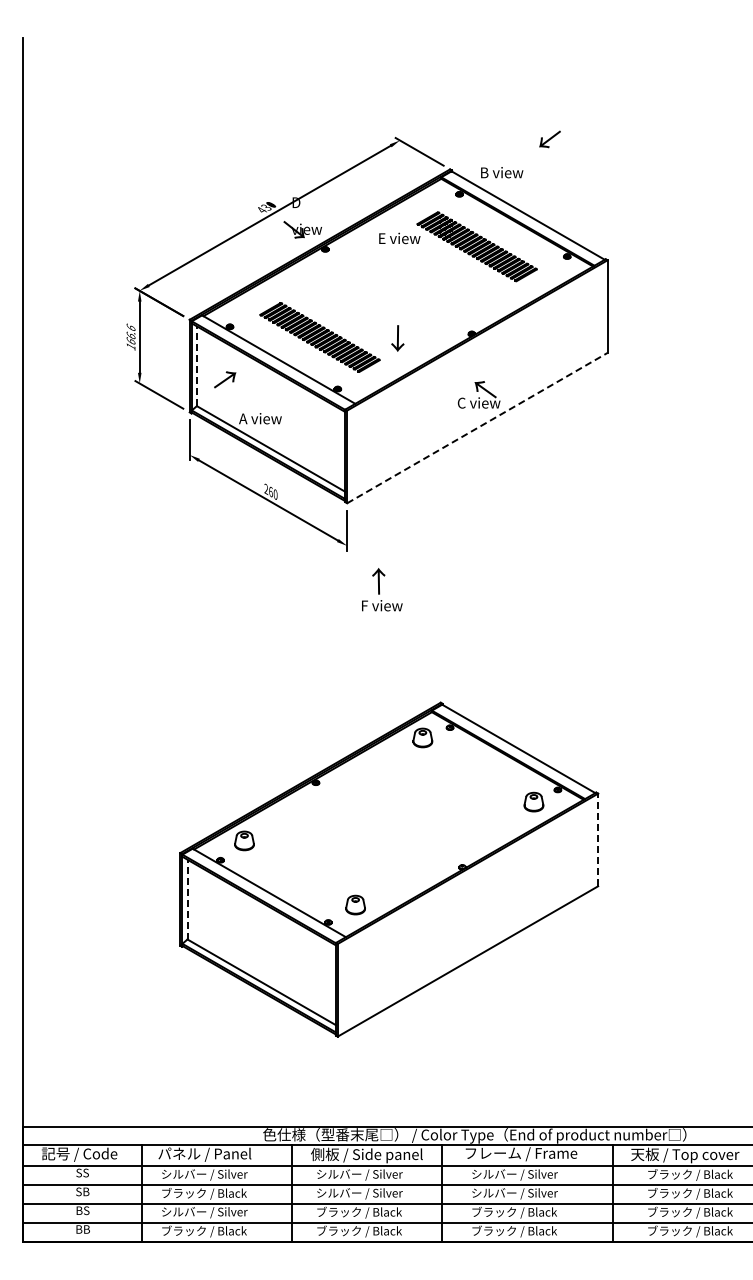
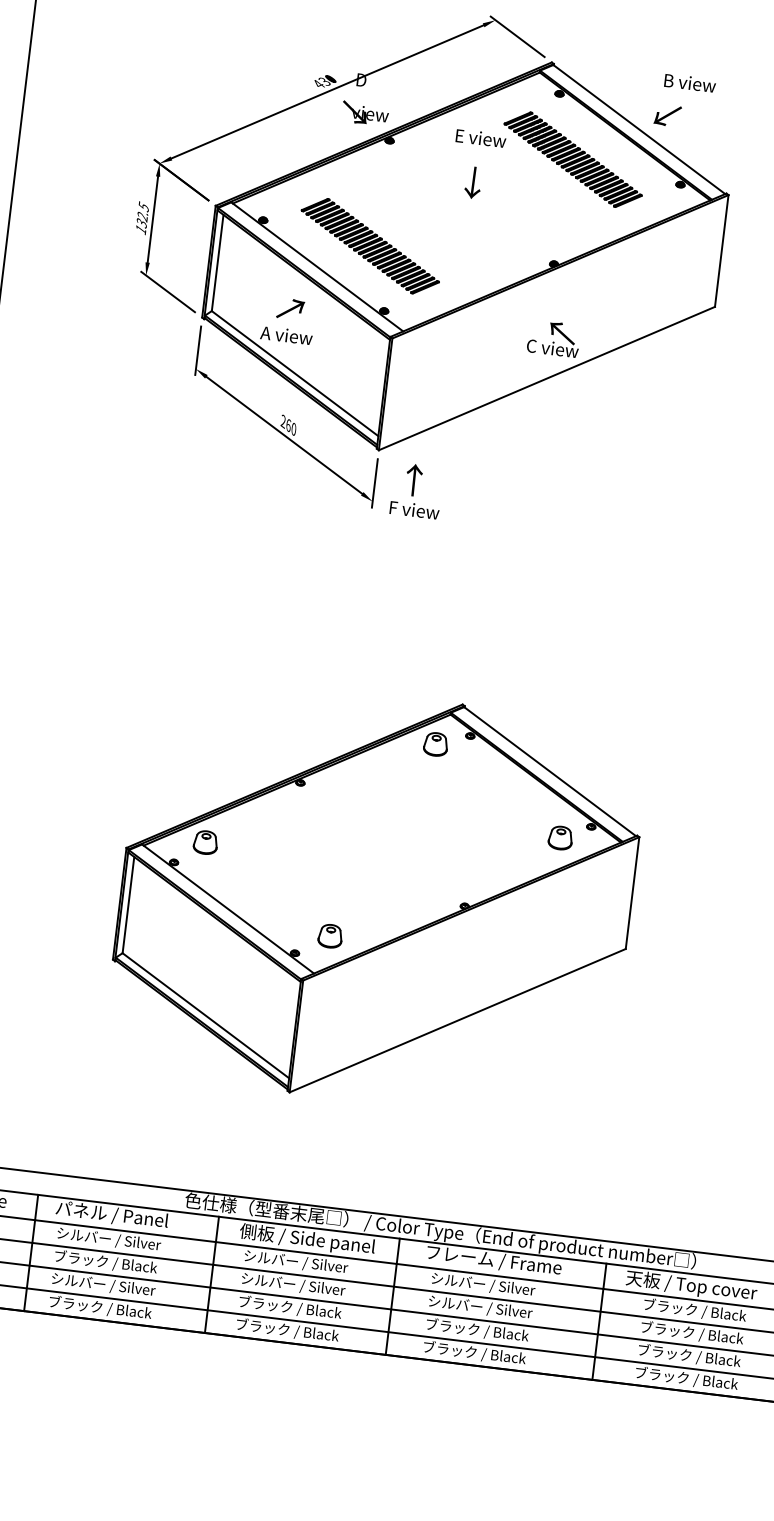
text: (549, 139) -> (667, 115), moved
text: (502, 172) -> (690, 83), moved
text: (130, 334) -> (142, 214), 166.6 -> 132.5
text: (397, 338) -> (472, 182), moved
line: (196, 366) -> (217, 263), dashed -> solid
text: (225, 379) -> (291, 308), moved
line: (477, 427) -> (547, 377), dashed -> solid
text: (382, 589) -> (417, 490), moved
line: (598, 839) -> (633, 892), dashed -> solid
line: (187, 899) -> (128, 904), dashed -> solid

